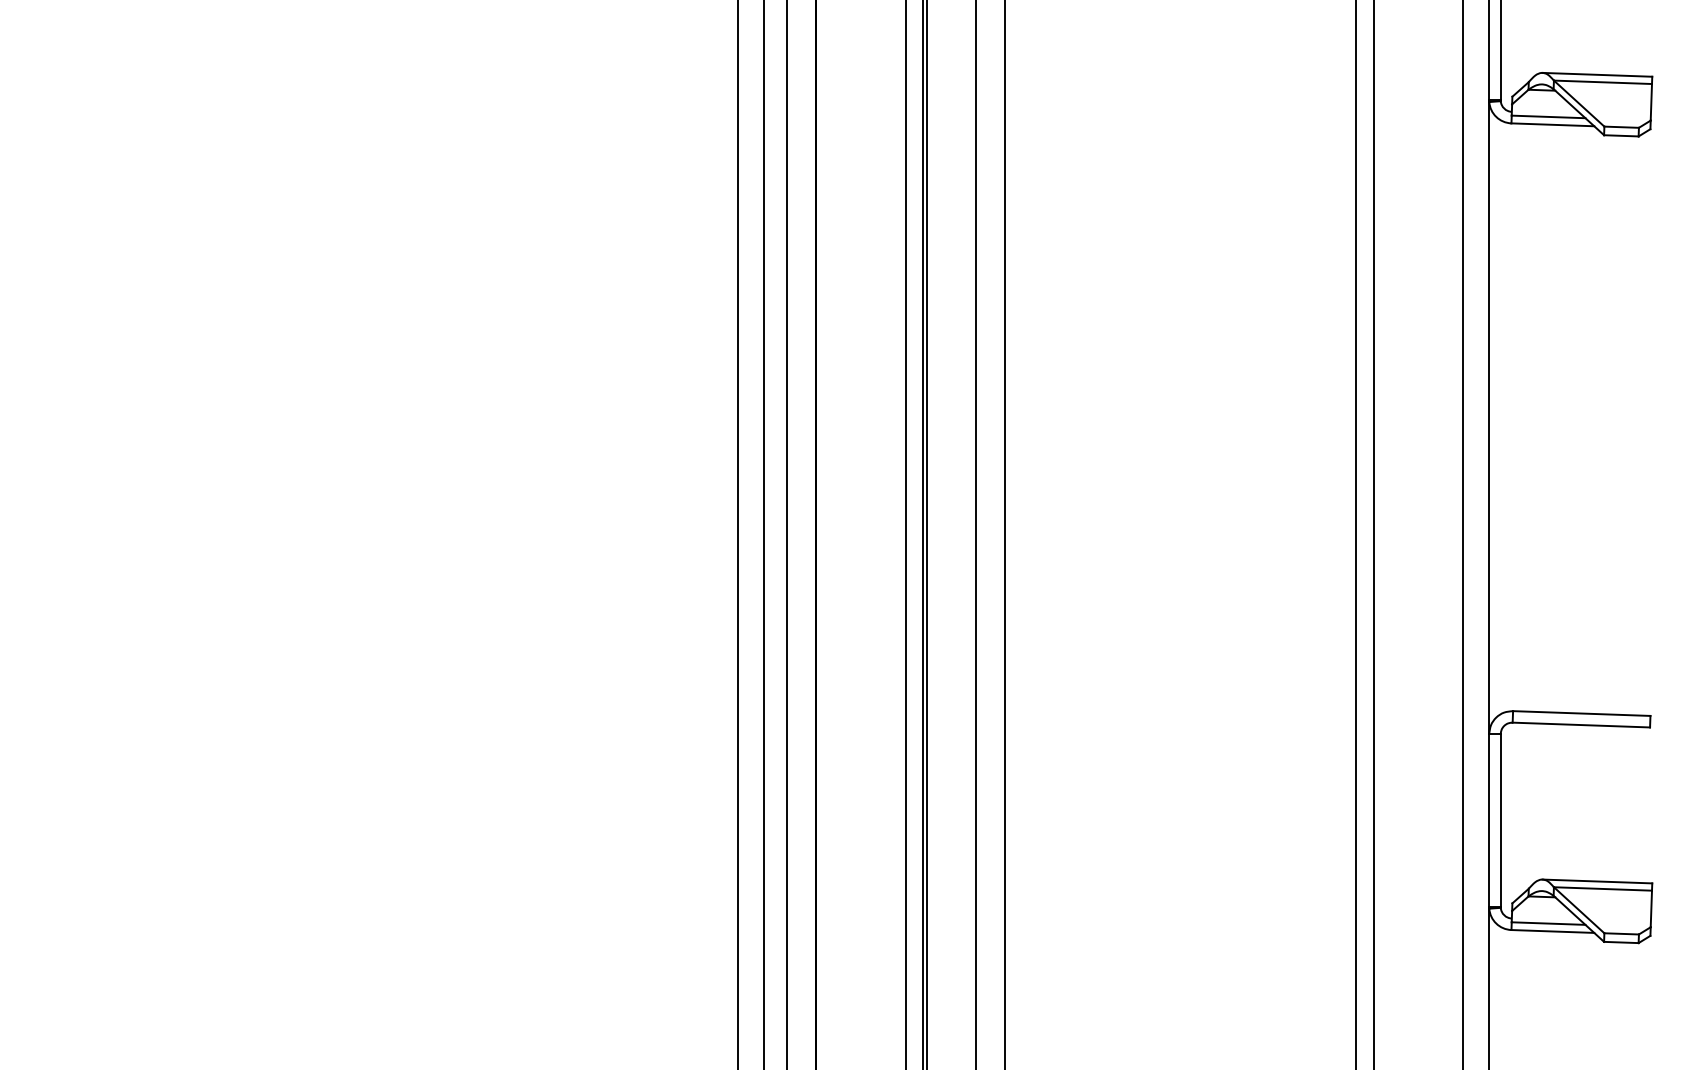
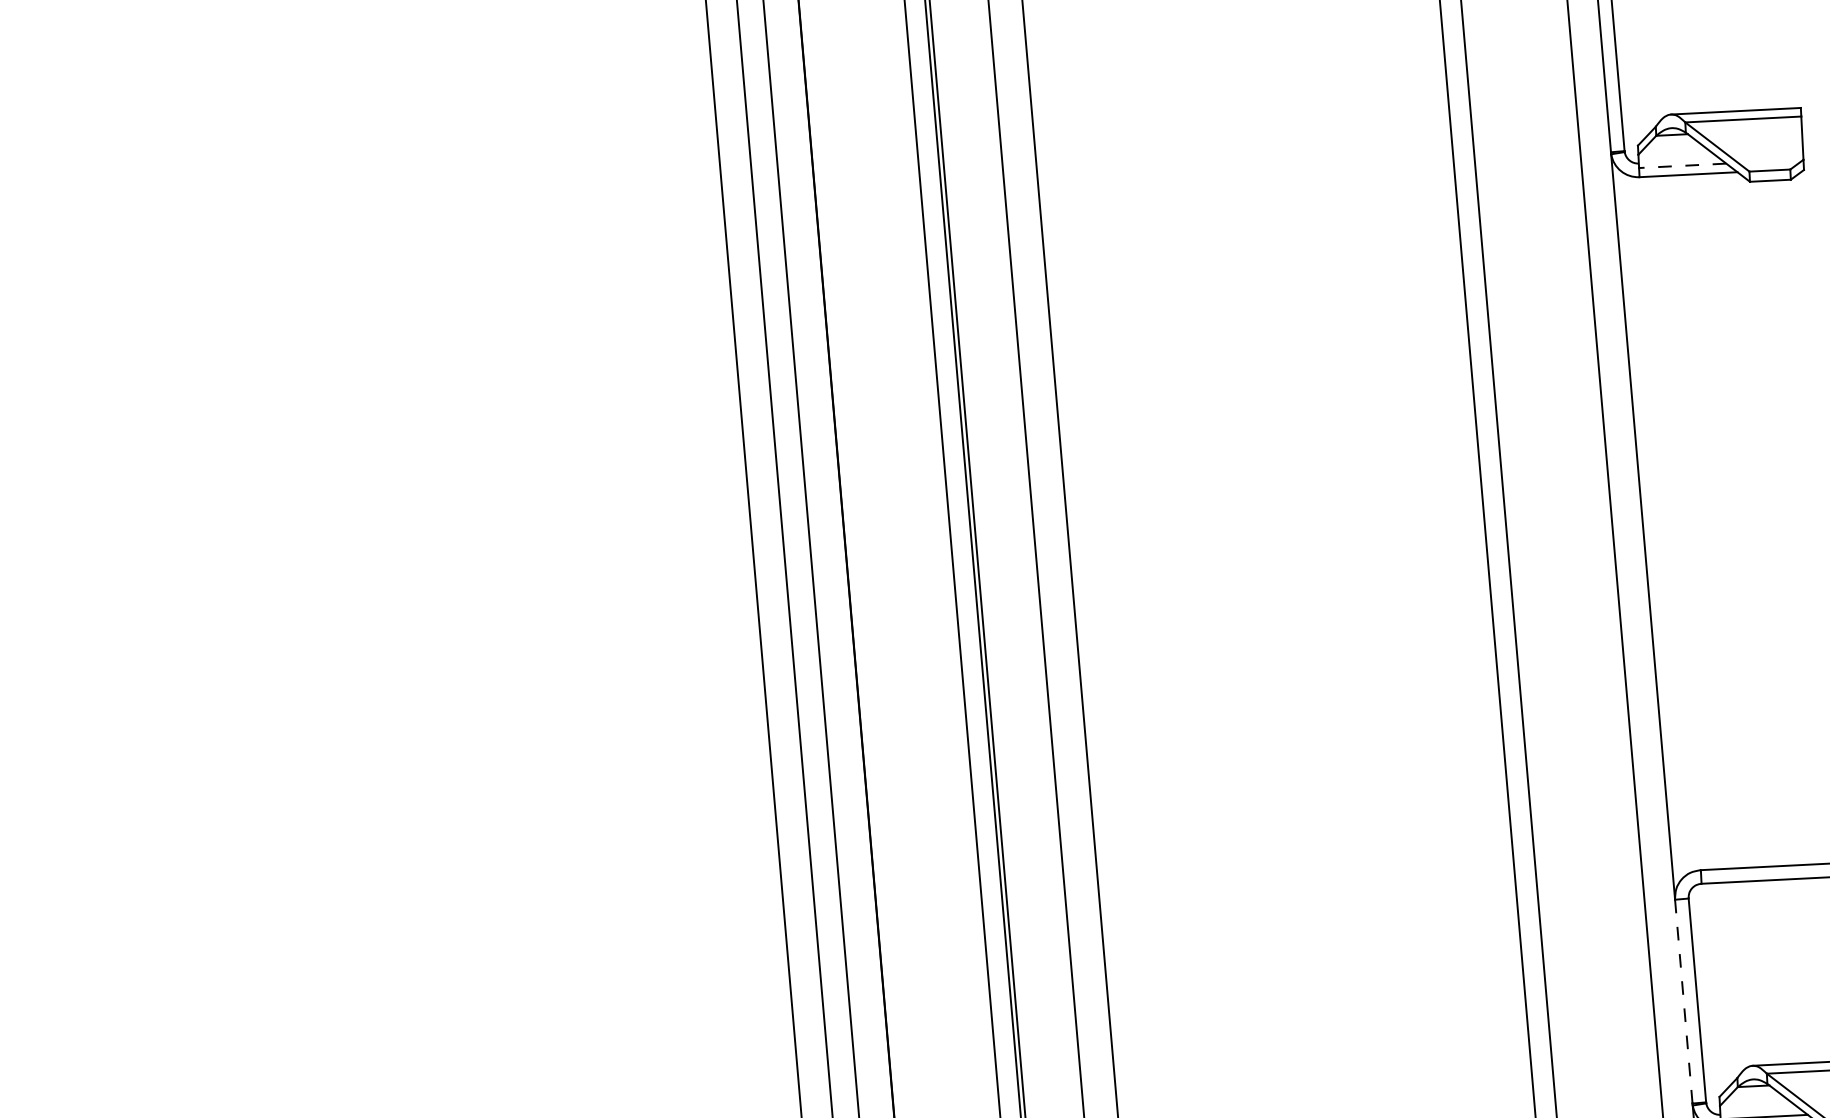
line: (1548, 116) -> (1682, 165), solid -> dashed
line: (1489, 820) -> (1684, 1001), solid -> dashed

